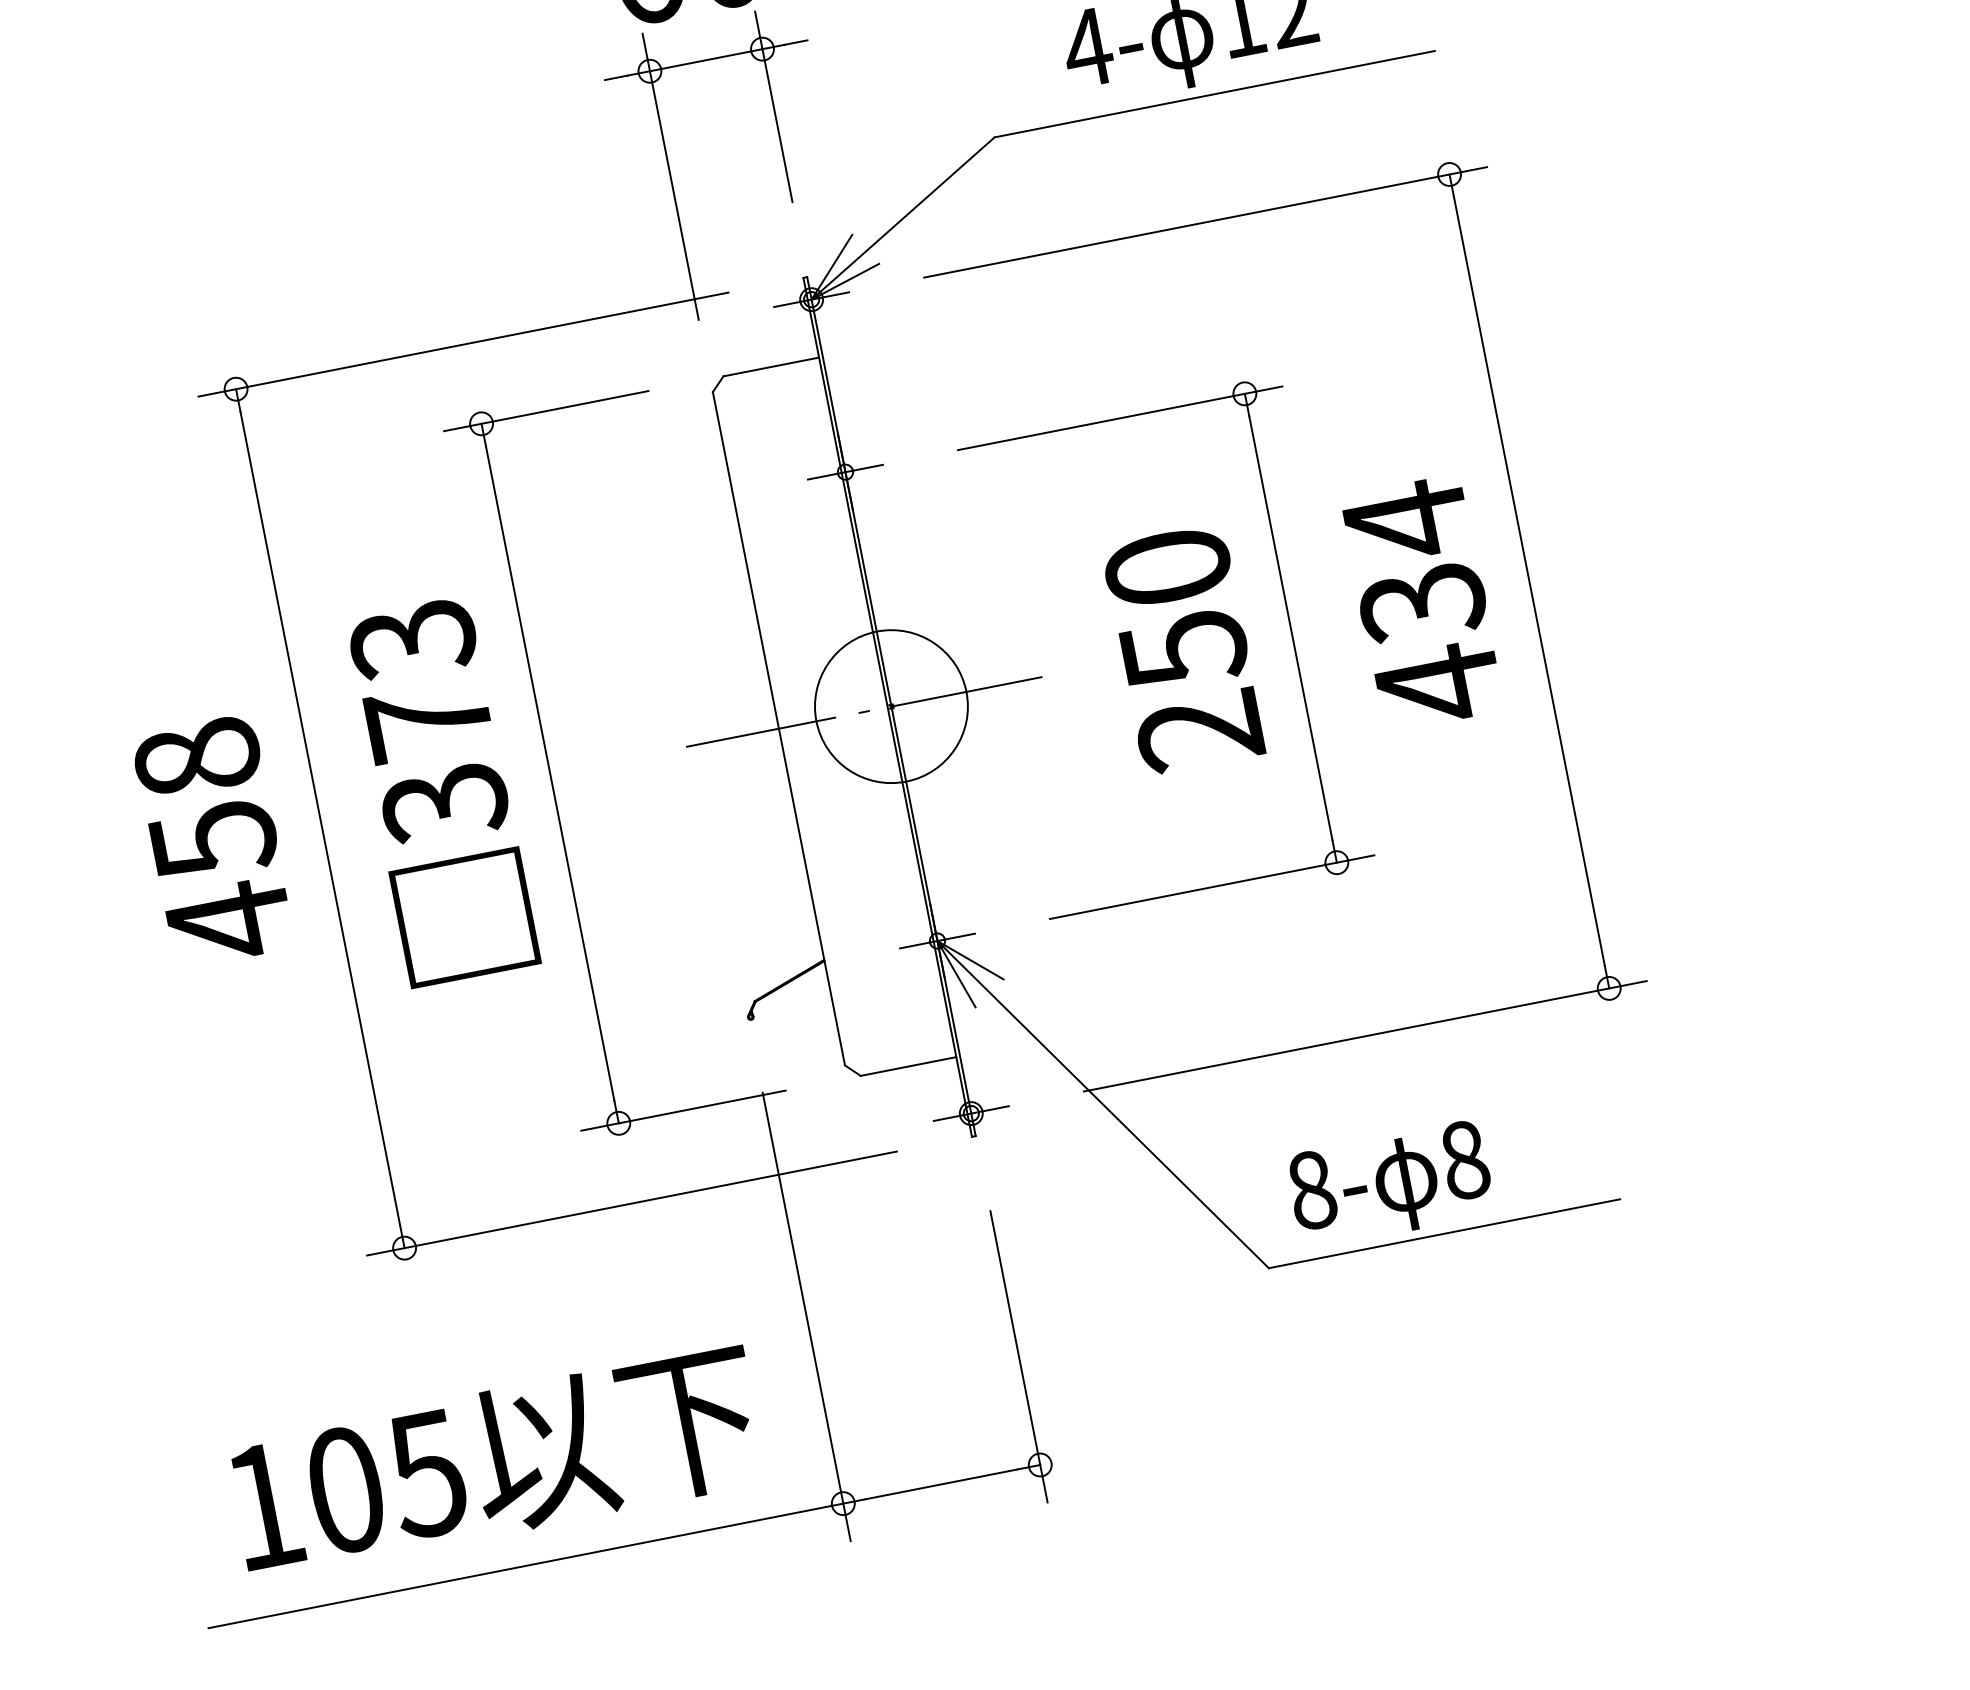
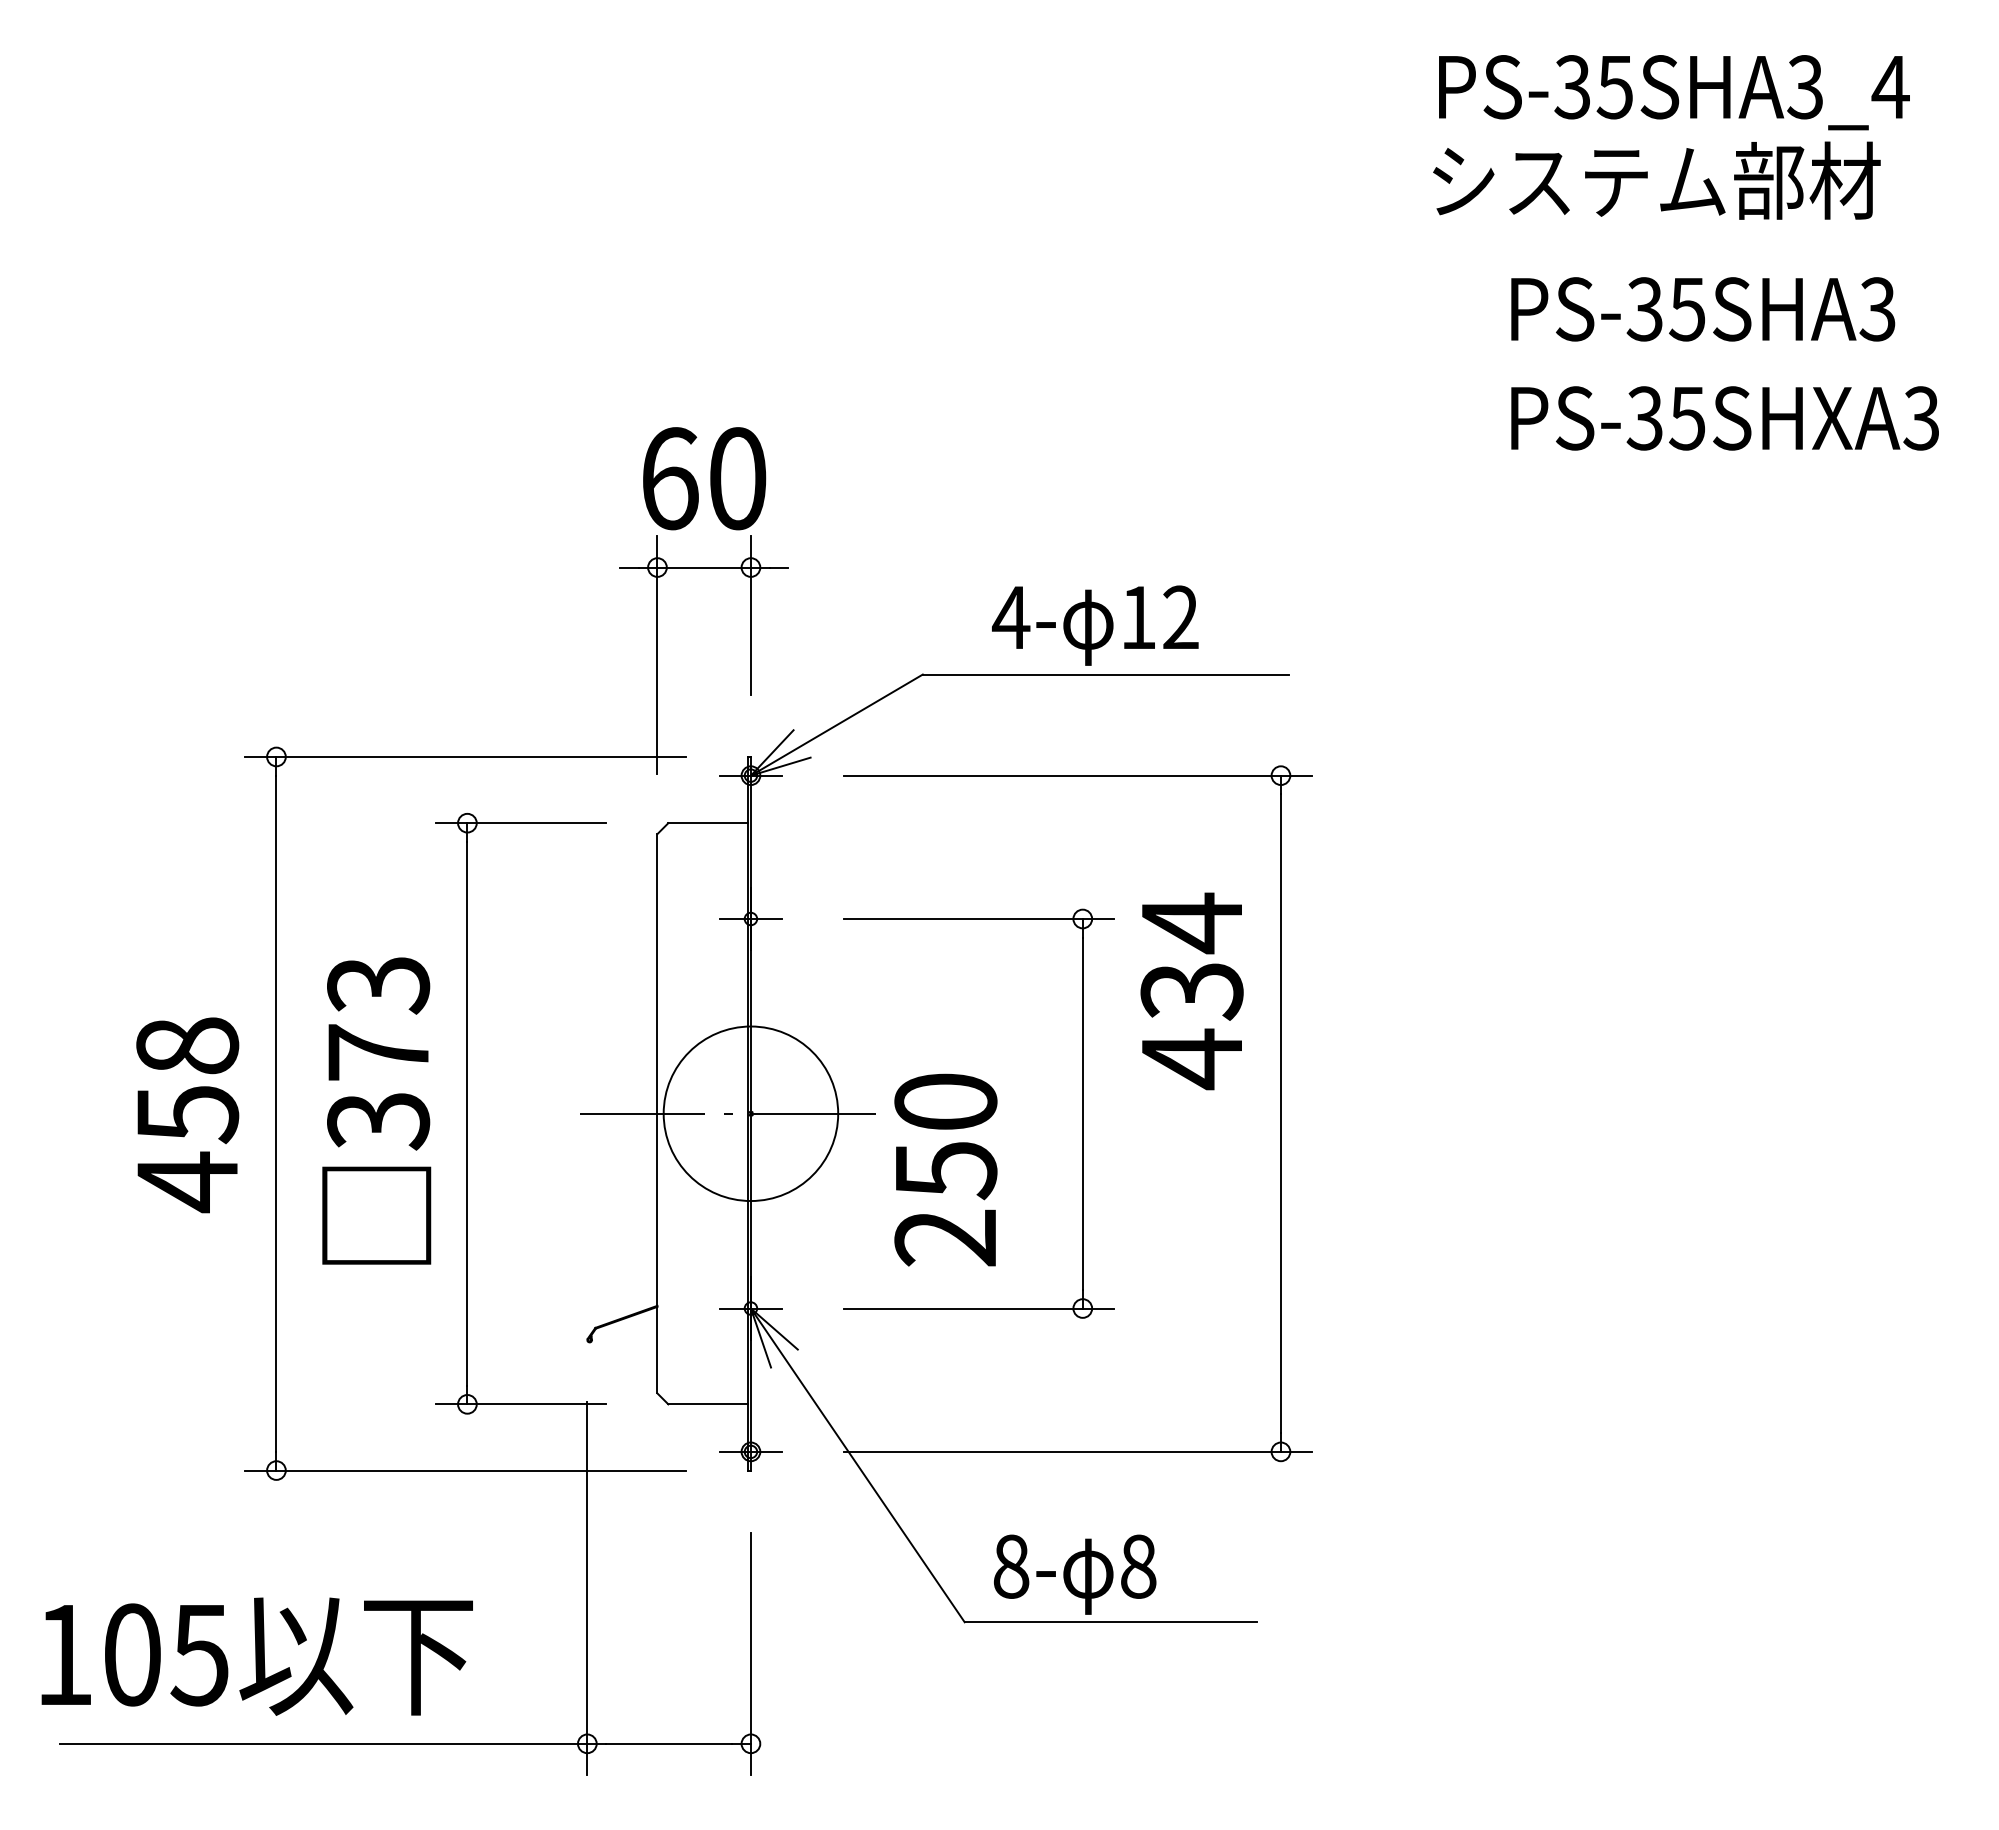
text: (1421, 603) -> (1191, 991), moved
text: (1183, 649) -> (945, 1169), moved
circle: (890, 706) -> (750, 1113), size x1.4
text: (495, 1462) -> (256, 1656), moved

